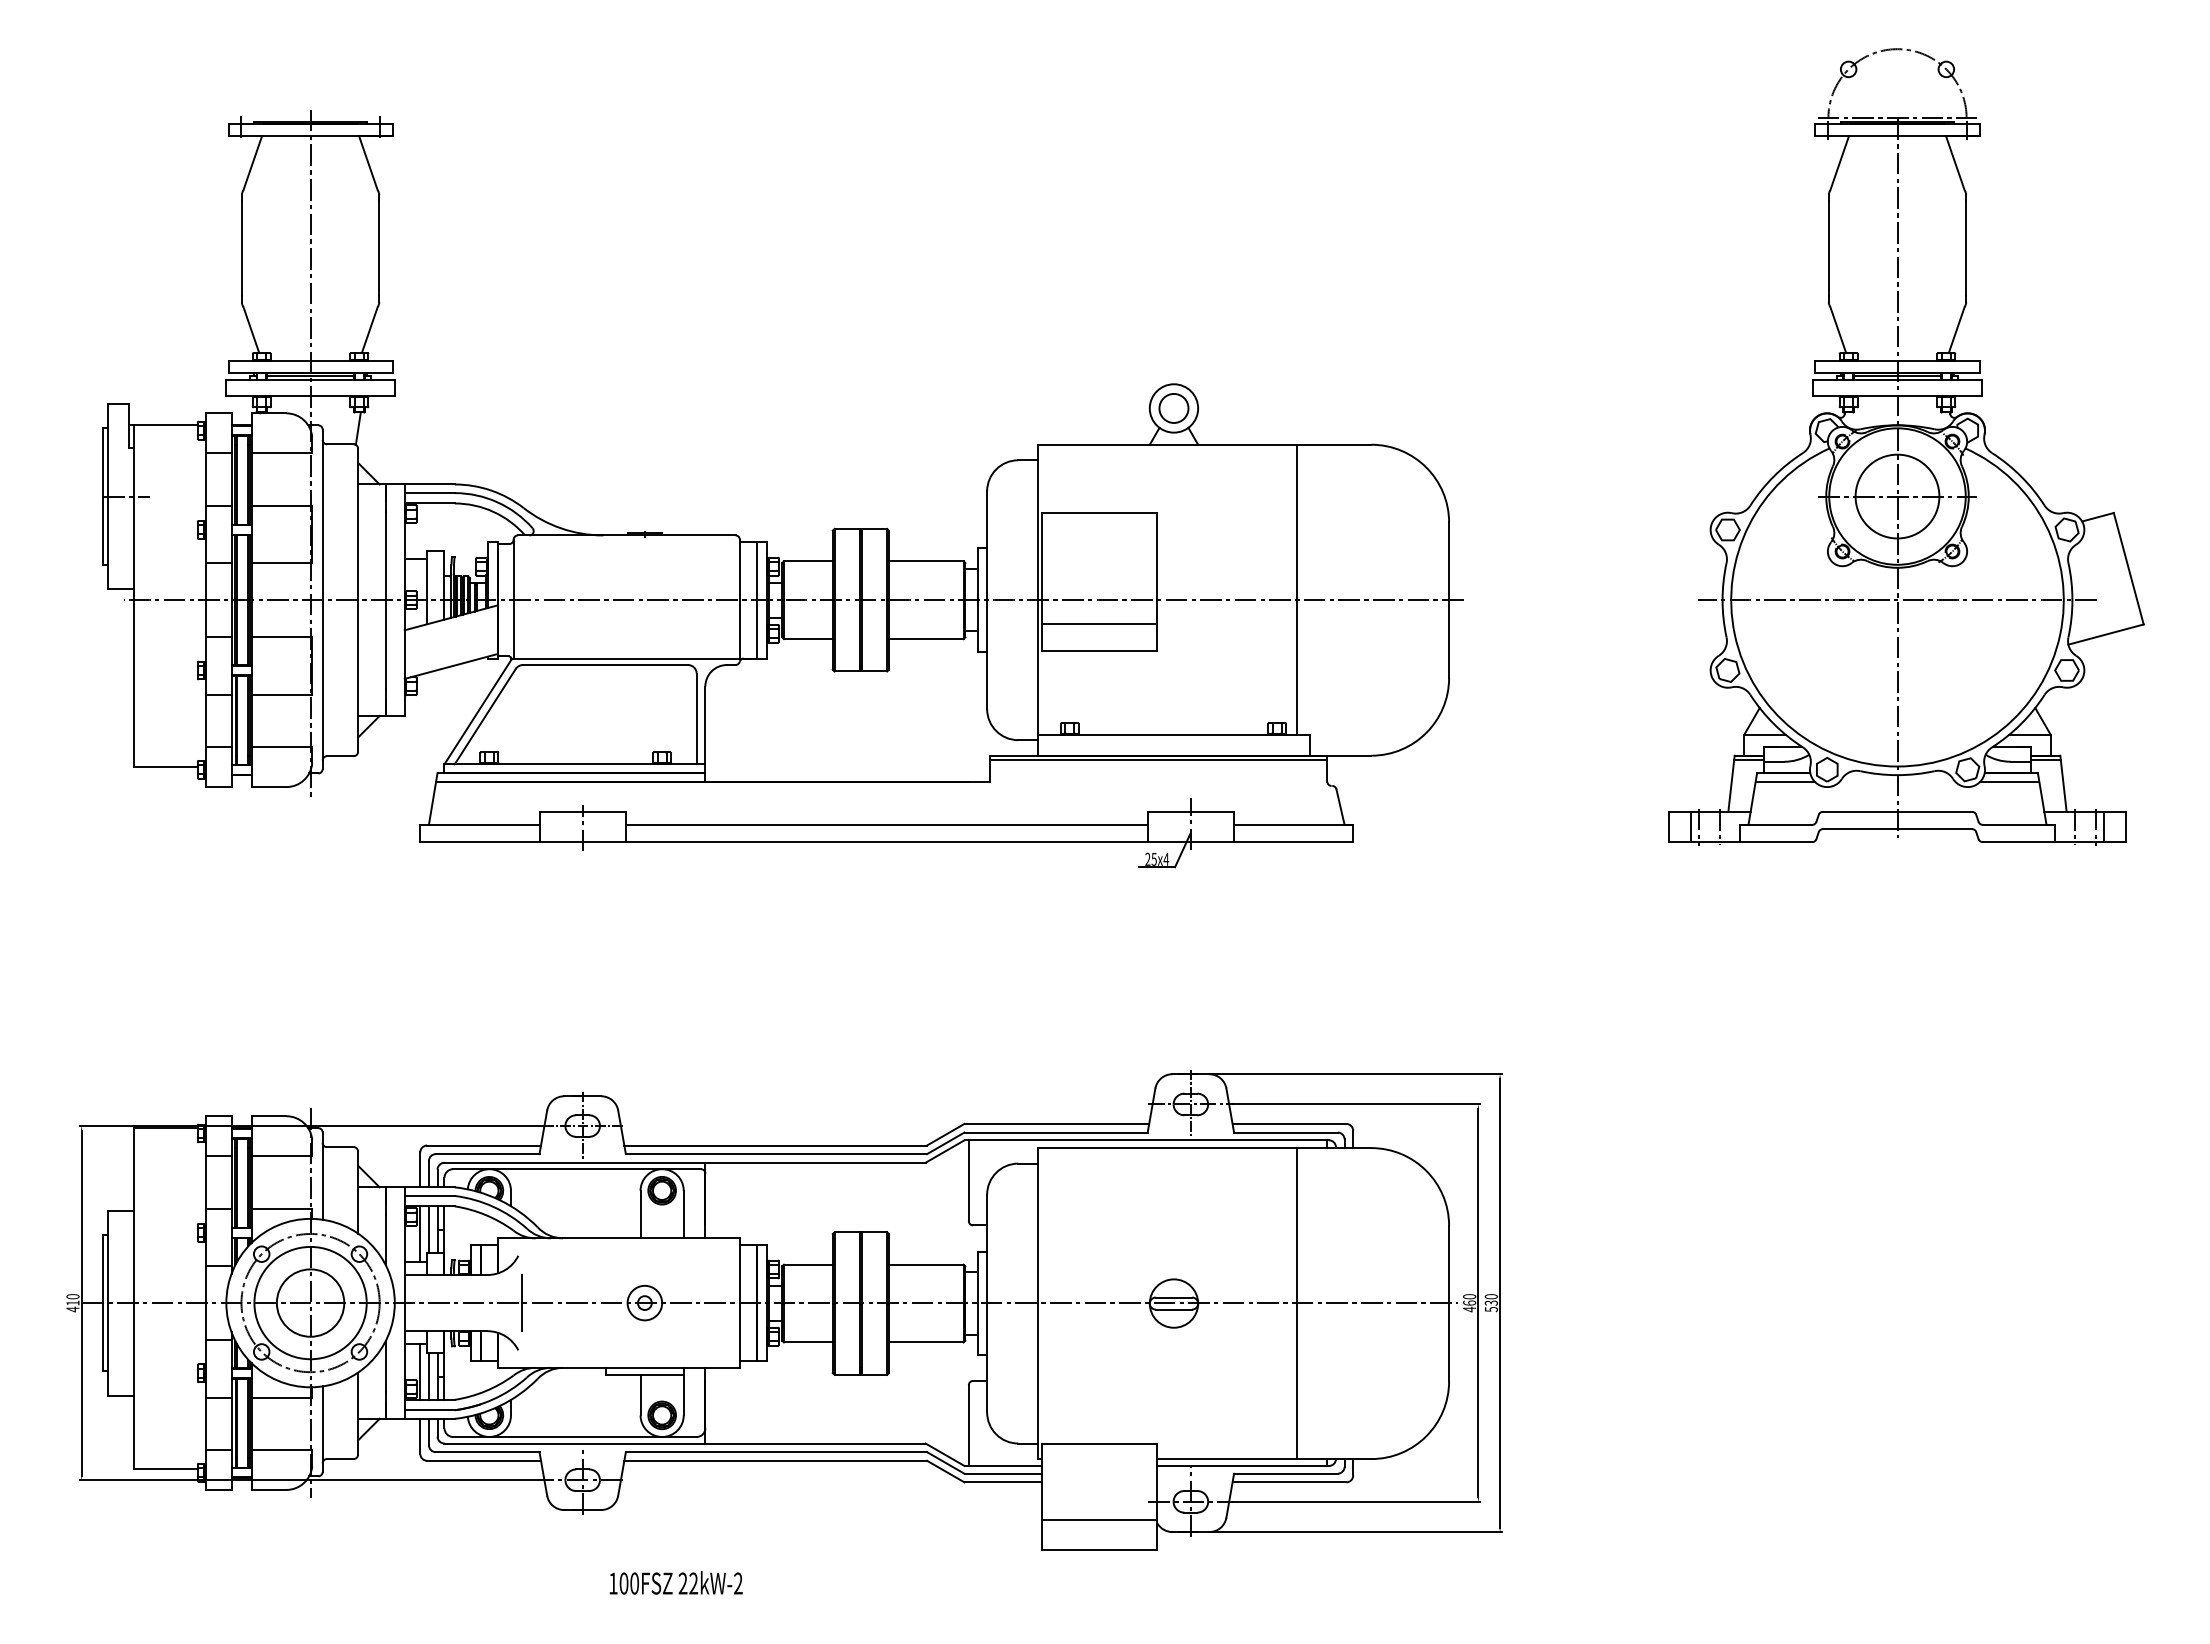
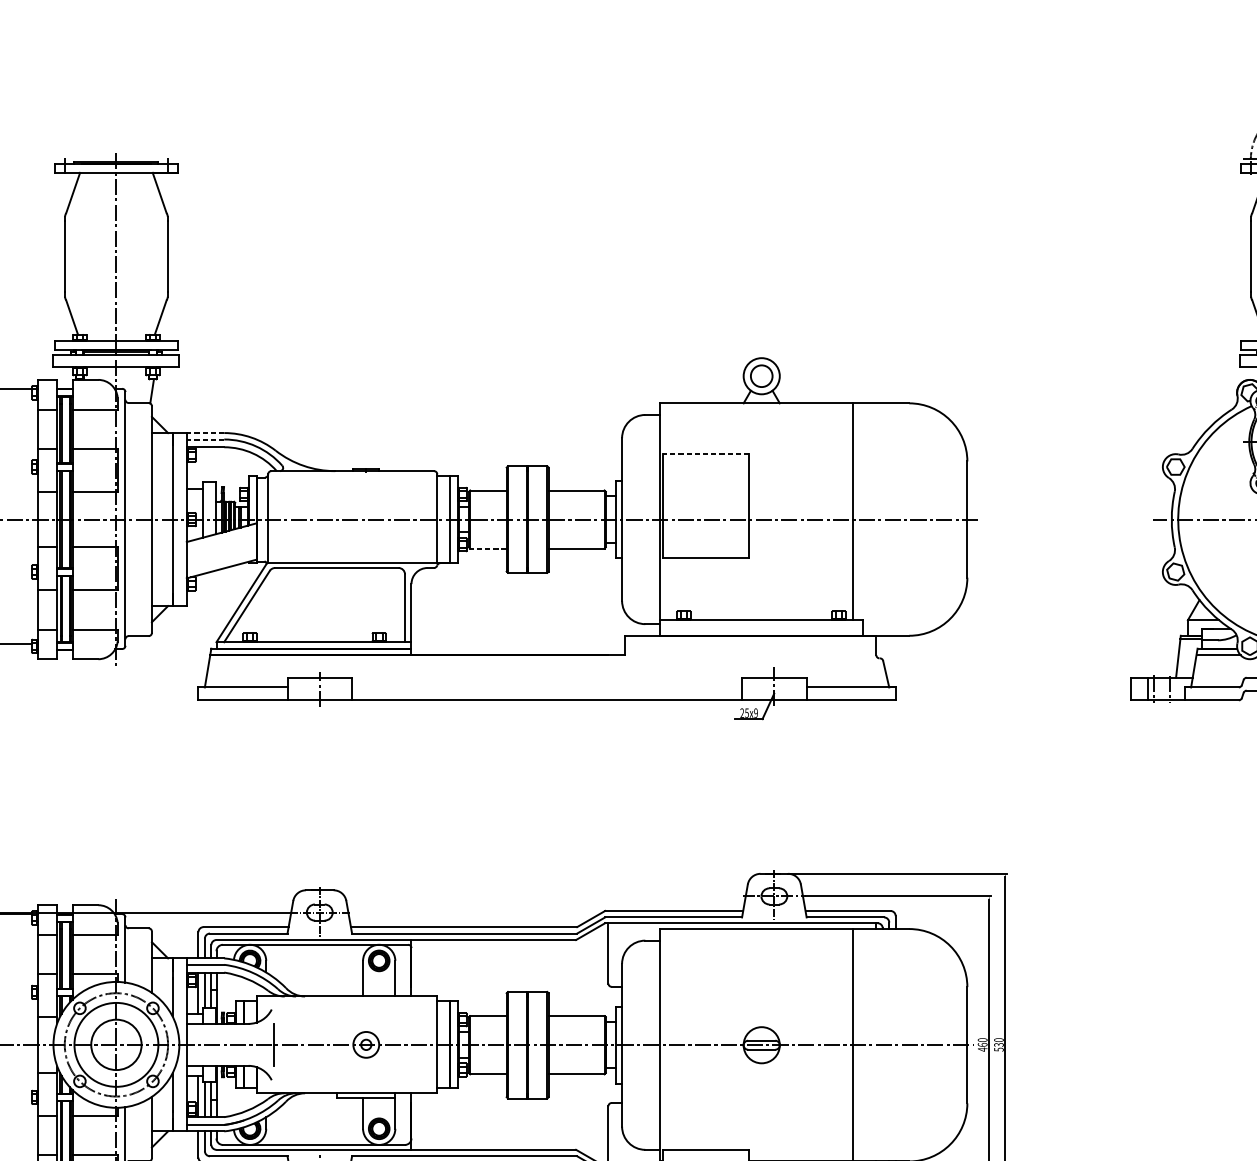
line: (429, 484) -> (205, 433), solid -> dashed
line: (429, 493) -> (205, 439), solid -> dashed
line: (1099, 513) -> (706, 454), solid -> dashed
line: (1099, 624) -> (706, 537), removed
line: (807, 639) -> (487, 548), solid -> dashed
line: (1158, 760) -> (750, 639), removed
line: (886, 824) -> (546, 687), removed
text: (1166, 858) -> (756, 712), x4 -> x9

